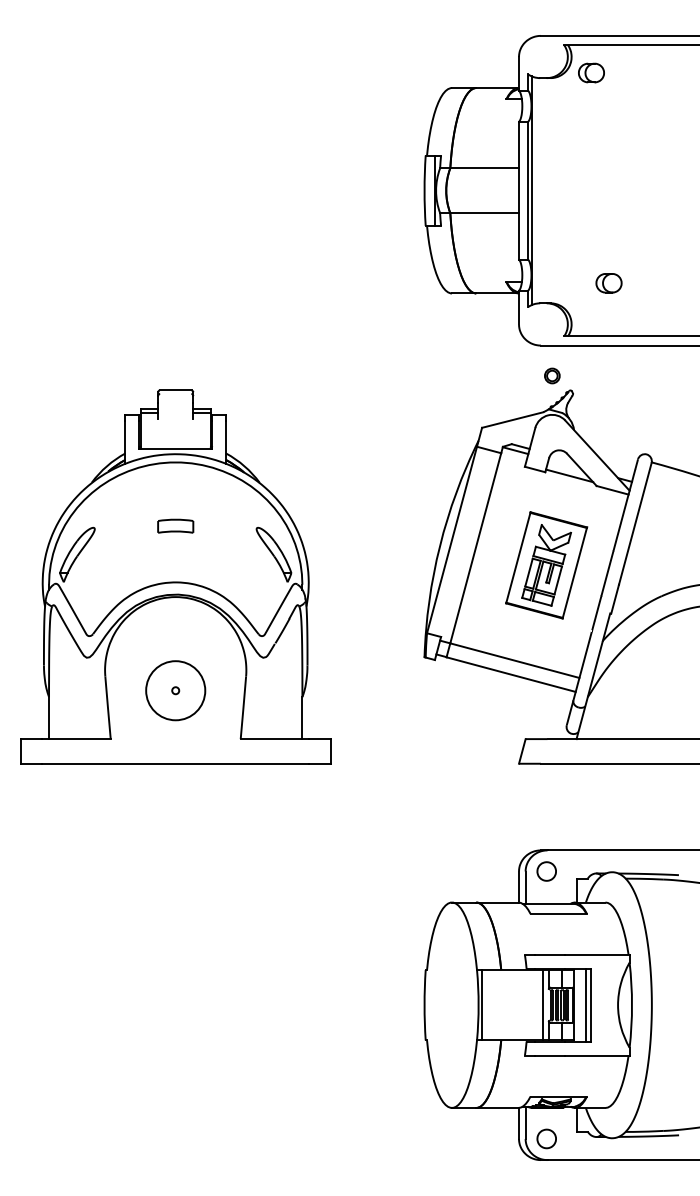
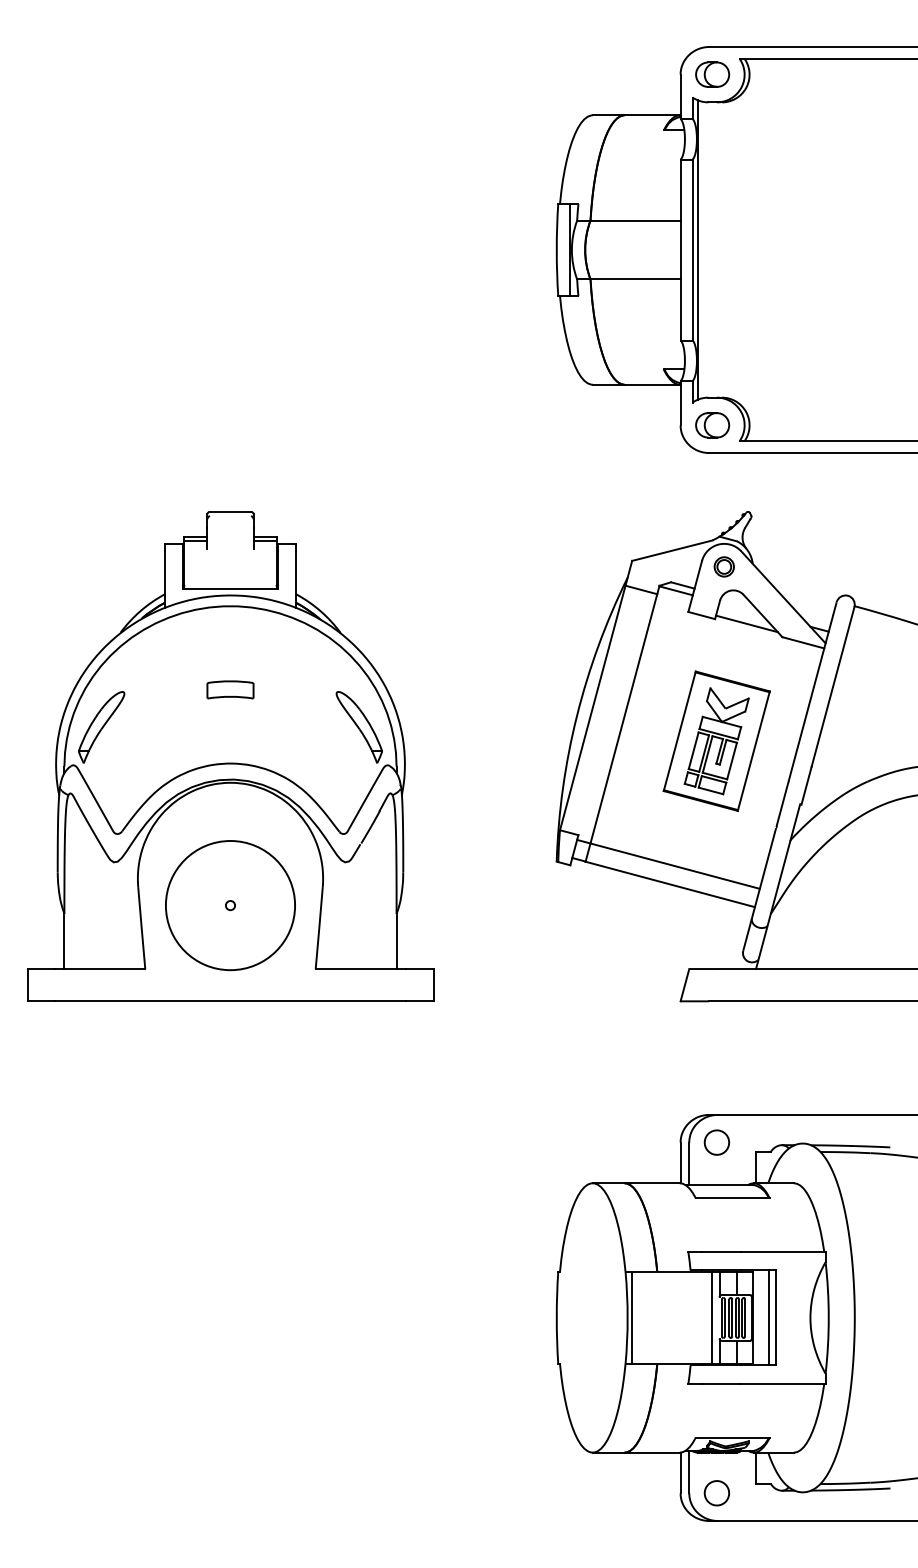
part: (591, 72) -> (712, 74), moved
part: (608, 283) -> (712, 425), moved
part: (551, 375) -> (723, 566), moved
circle: (175, 690) -> (230, 905), size x1.67

